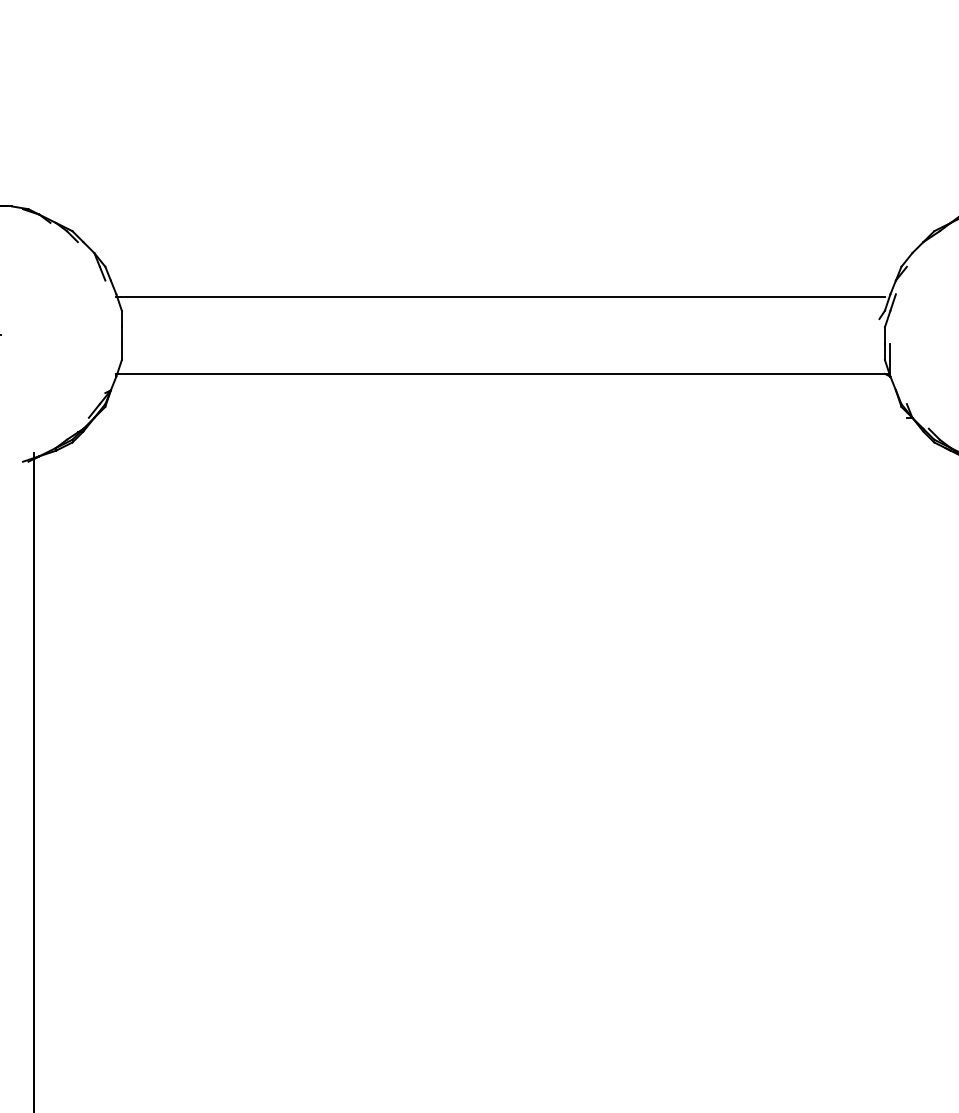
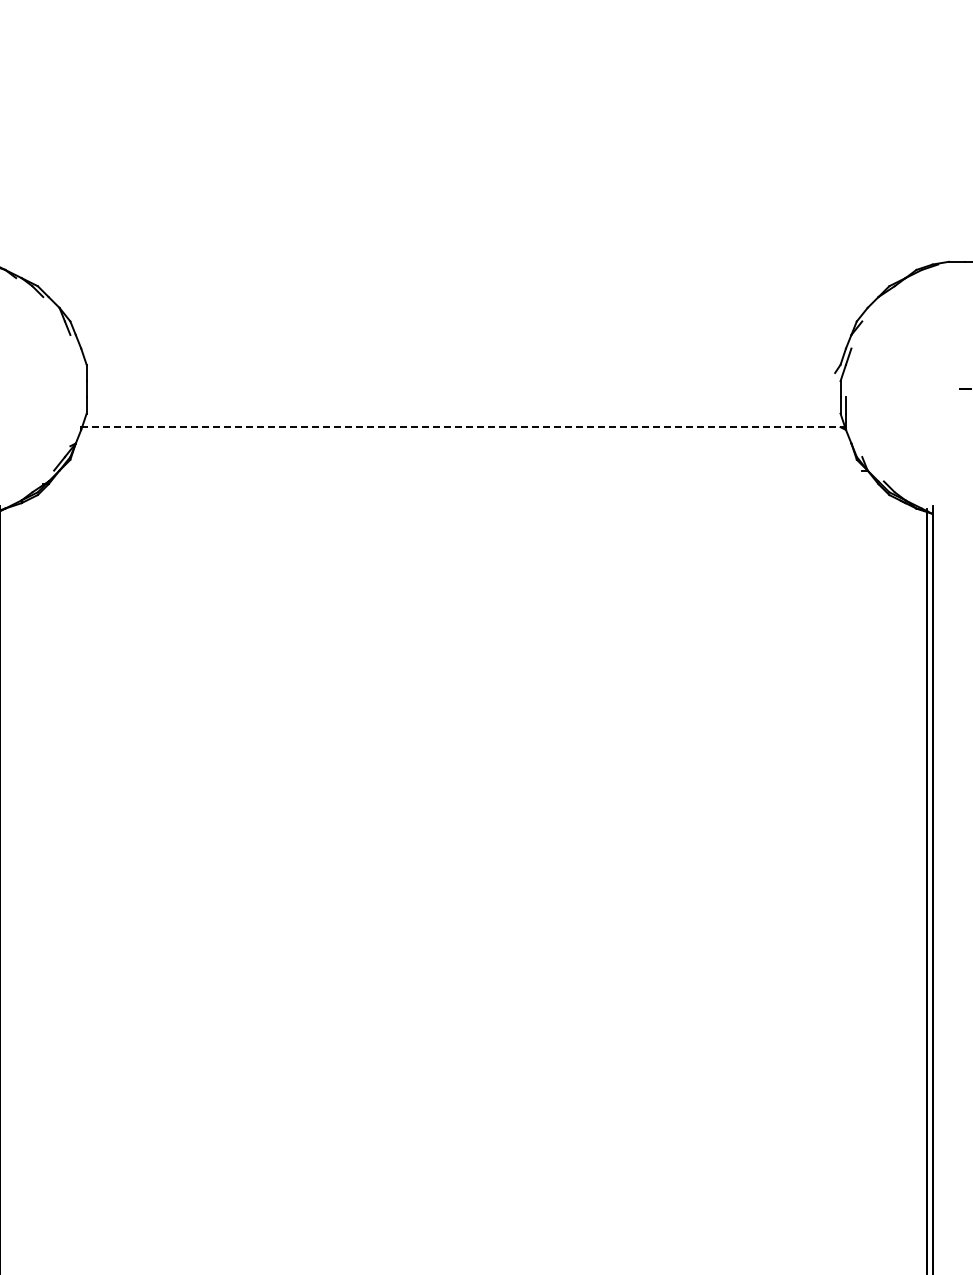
line: (500, 297) -> (460, 351), removed
line: (504, 374) -> (464, 427), solid -> dashed

